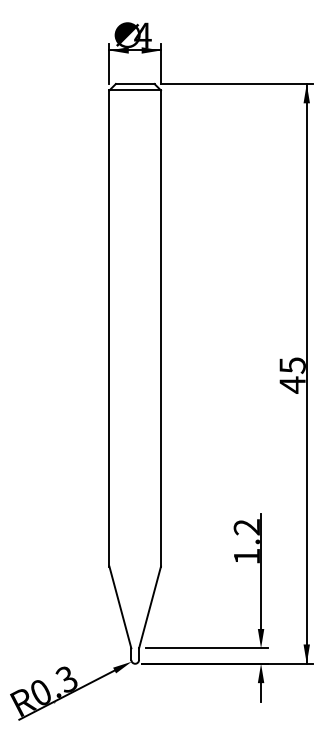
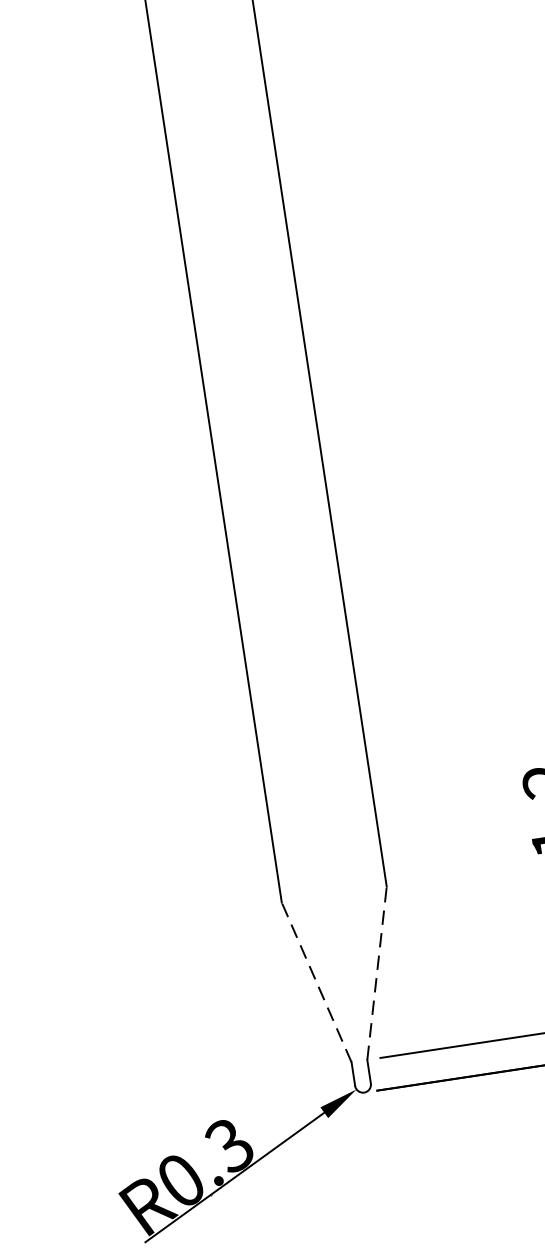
line: (120, 606) -> (316, 980), solid -> dashed
line: (150, 606) -> (377, 971), solid -> dashed

